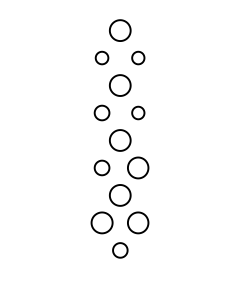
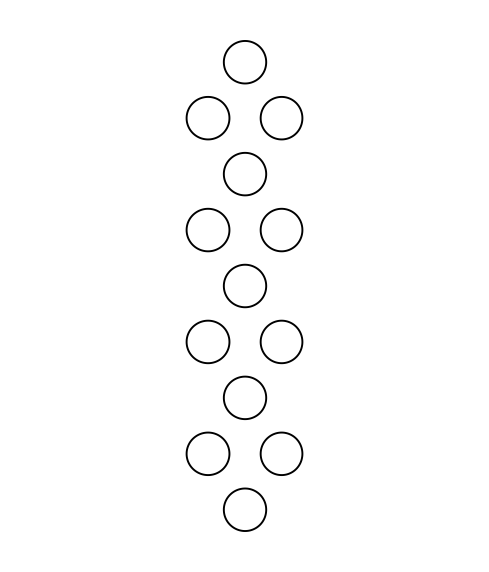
part: (101, 57) -> (206, 116), size x1.67
part: (138, 57) -> (282, 116), size x1.67
part: (101, 112) -> (206, 228), size x1.43
part: (138, 112) -> (282, 228), size x1.67
part: (101, 167) -> (206, 340), size x1.43
part: (120, 250) -> (245, 510), size x1.43

